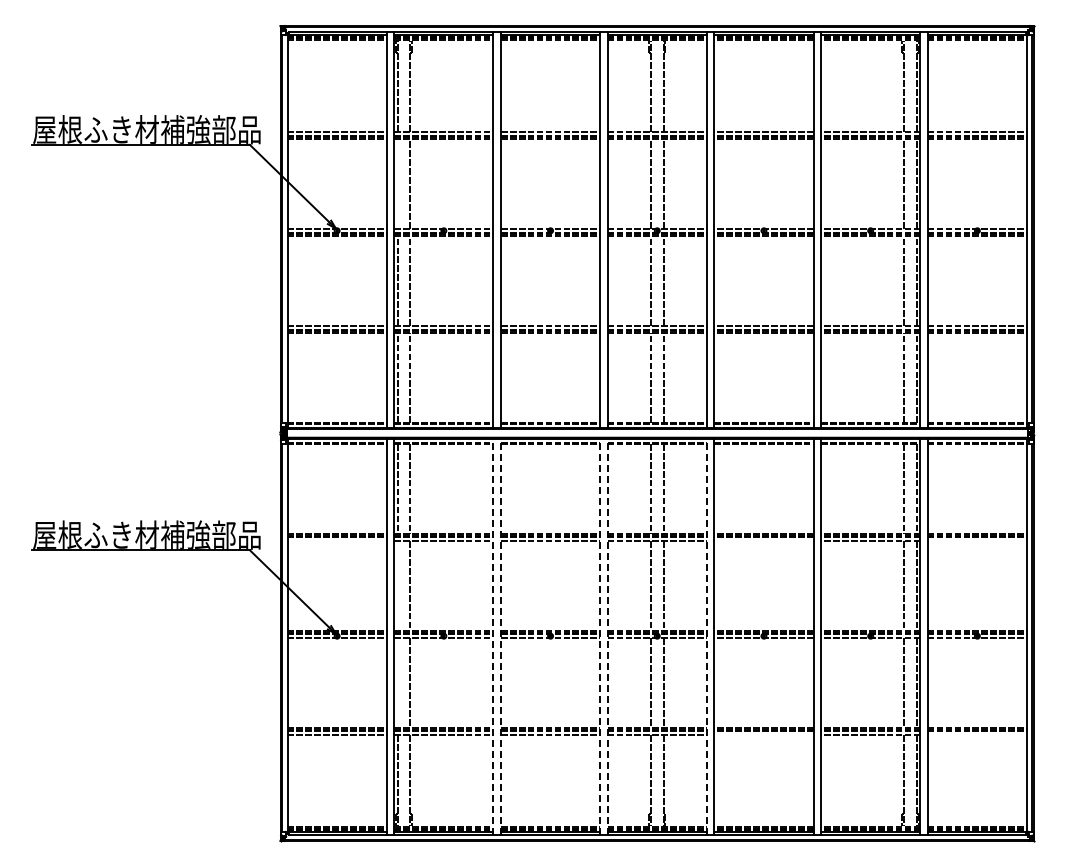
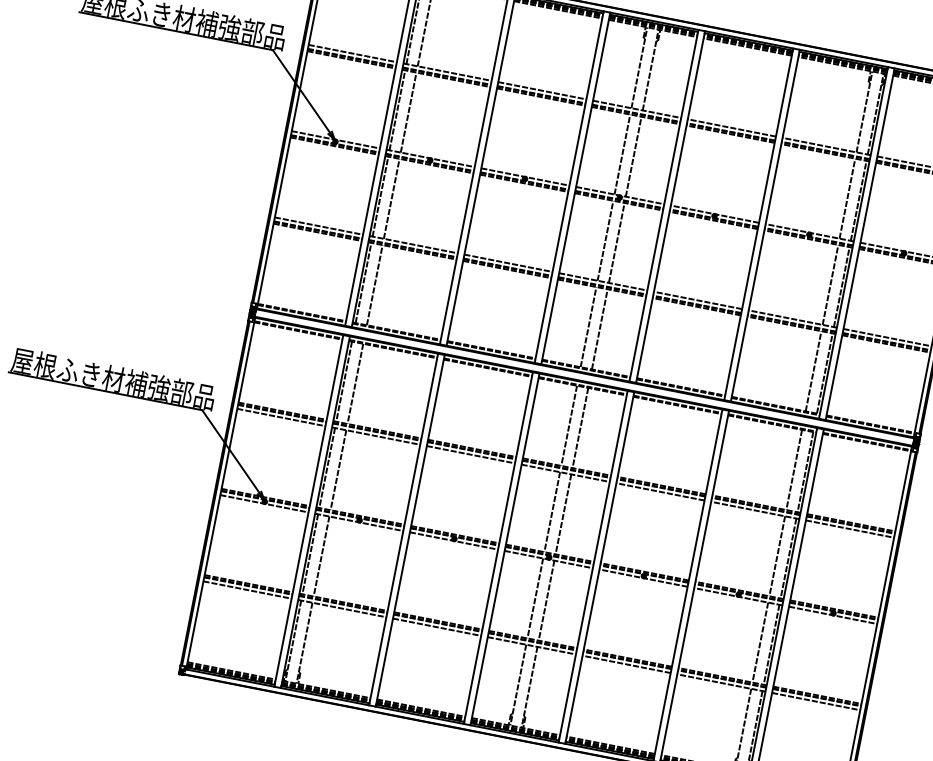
line: (397, 183) -> (397, 110), added
line: (336, 541) -> (280, 417), added
line: (763, 541) -> (660, 492), added
line: (977, 541) -> (850, 529), added
line: (397, 586) -> (327, 468), added
line: (493, 636) -> (403, 529), dashed -> solid
line: (500, 636) -> (409, 530), dashed -> solid
line: (600, 636) -> (498, 547), dashed -> solid
line: (607, 636) -> (504, 549), dashed -> solid
line: (706, 636) -> (592, 566), dashed -> solid
line: (397, 683) -> (310, 554), added
line: (763, 735) -> (626, 664), added
line: (977, 735) -> (816, 701), added

